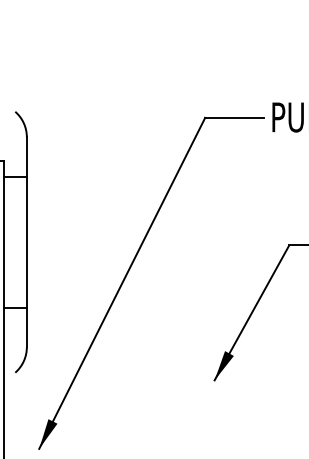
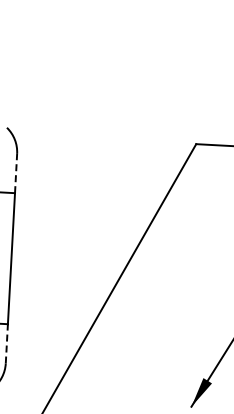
line: (26, 156) -> (15, 173), solid -> dashed
line: (26, 327) -> (6, 343), solid -> dashed

